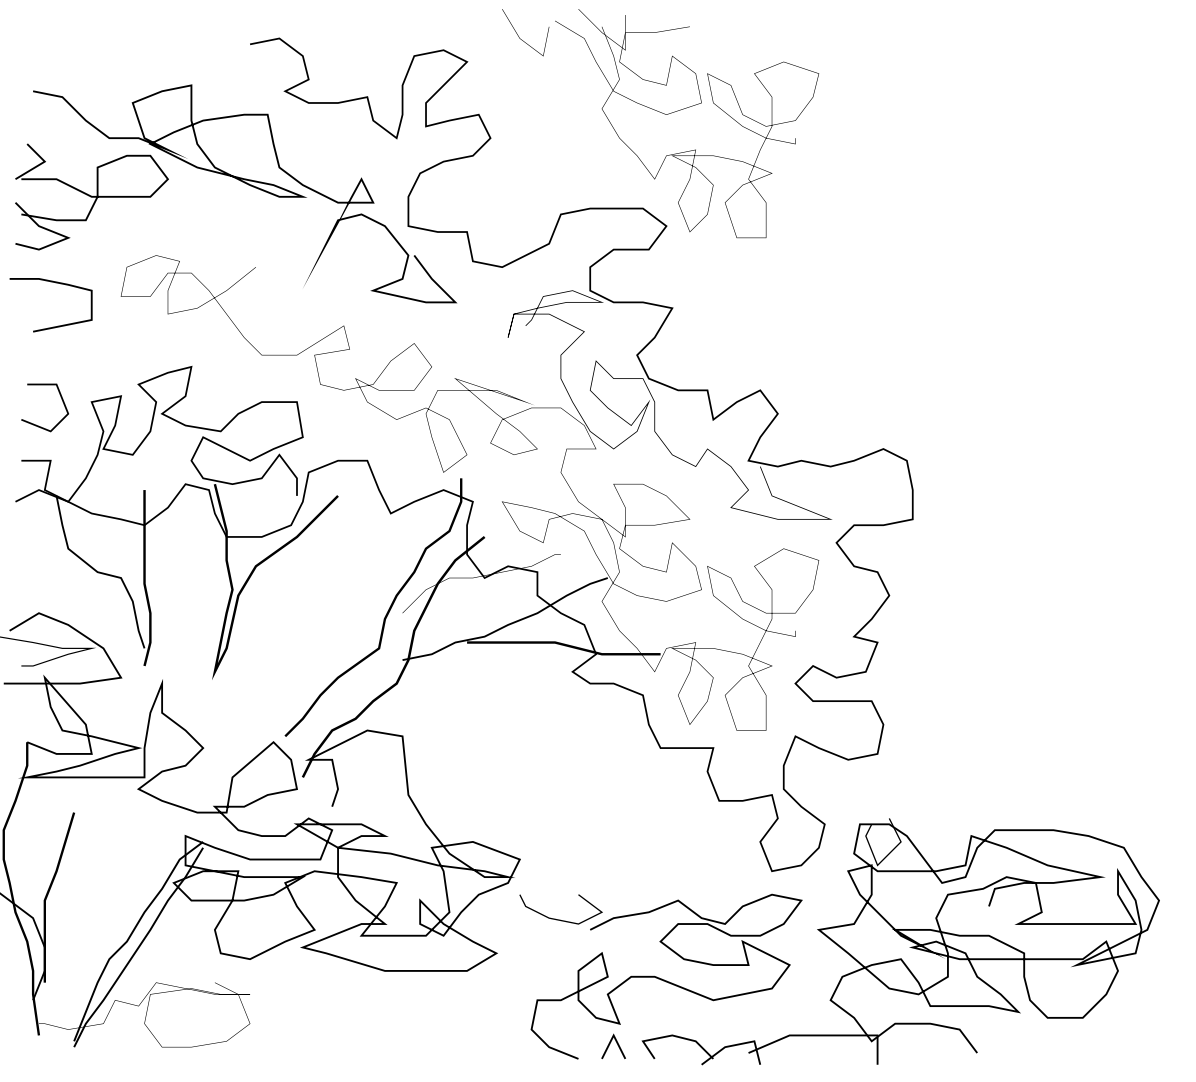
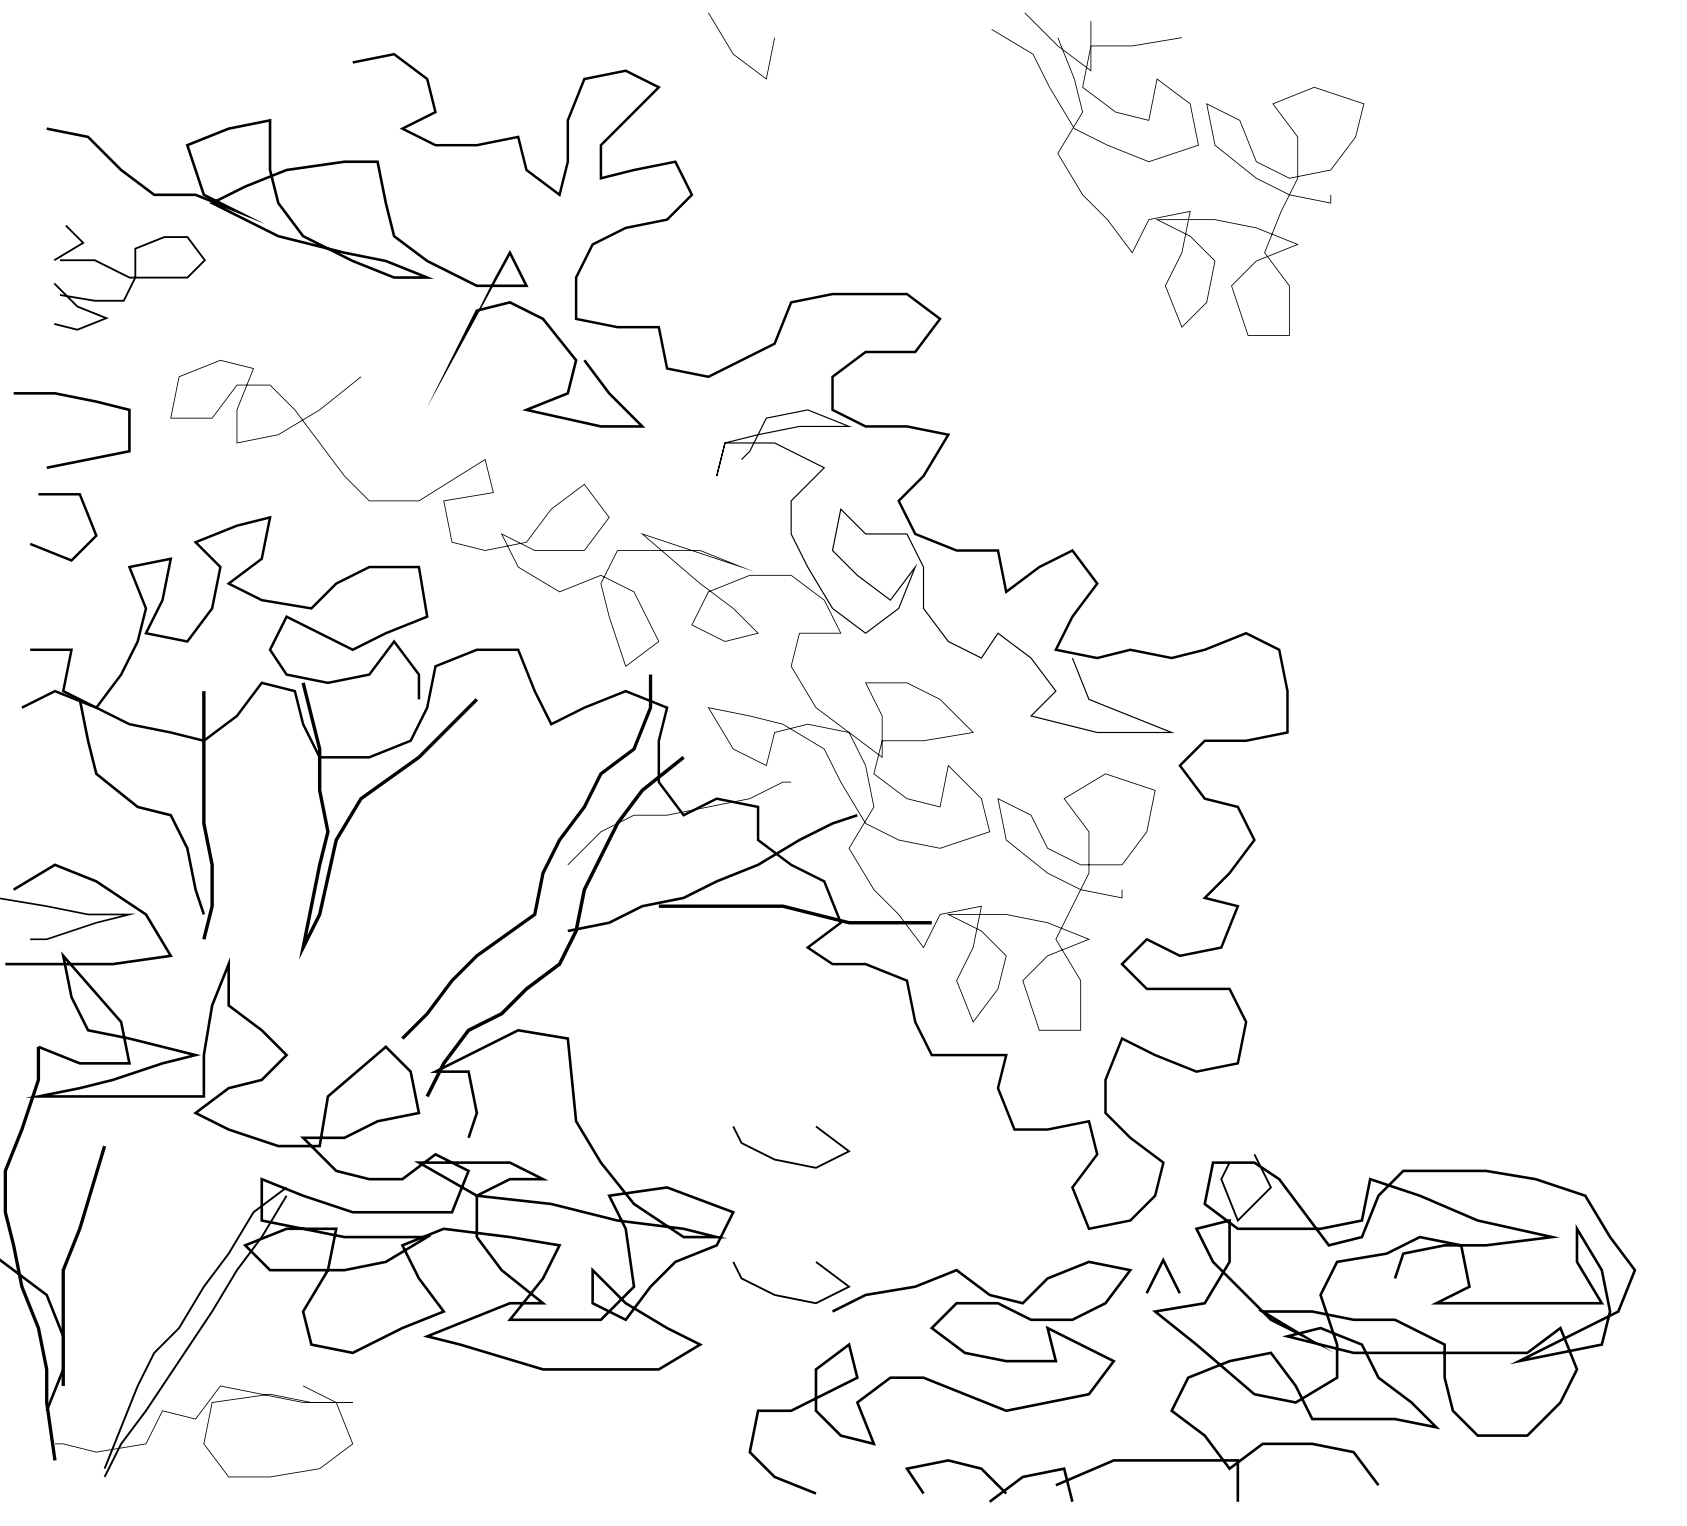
part: (683, 109) -> (1172, 154), moved
part: (91, 196) -> (129, 277), size x0.7
line: (62, 402) -> (88, 519), moved
curve: (560, 823) -> (790, 1161), added
line: (610, 1044) -> (1158, 1272), moved

